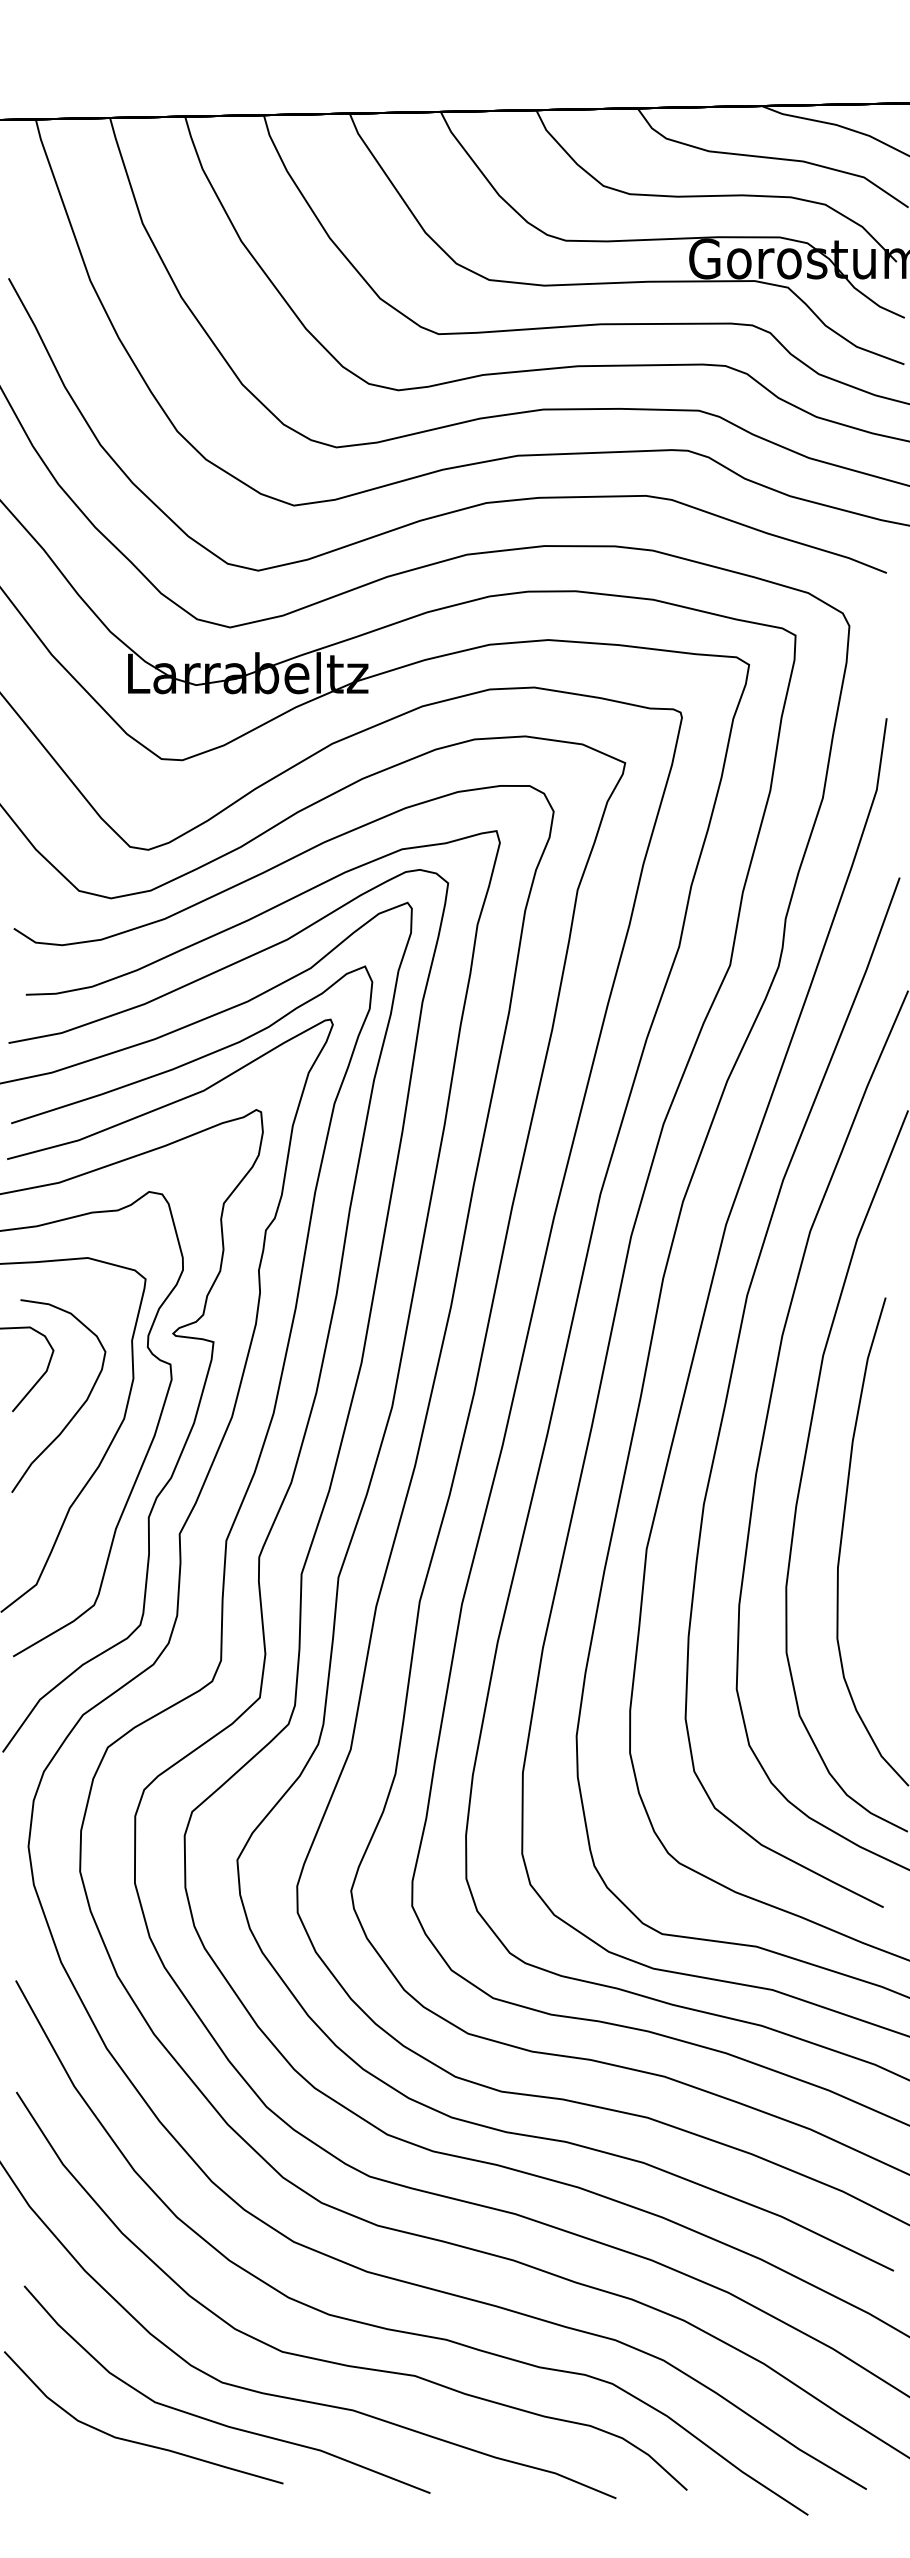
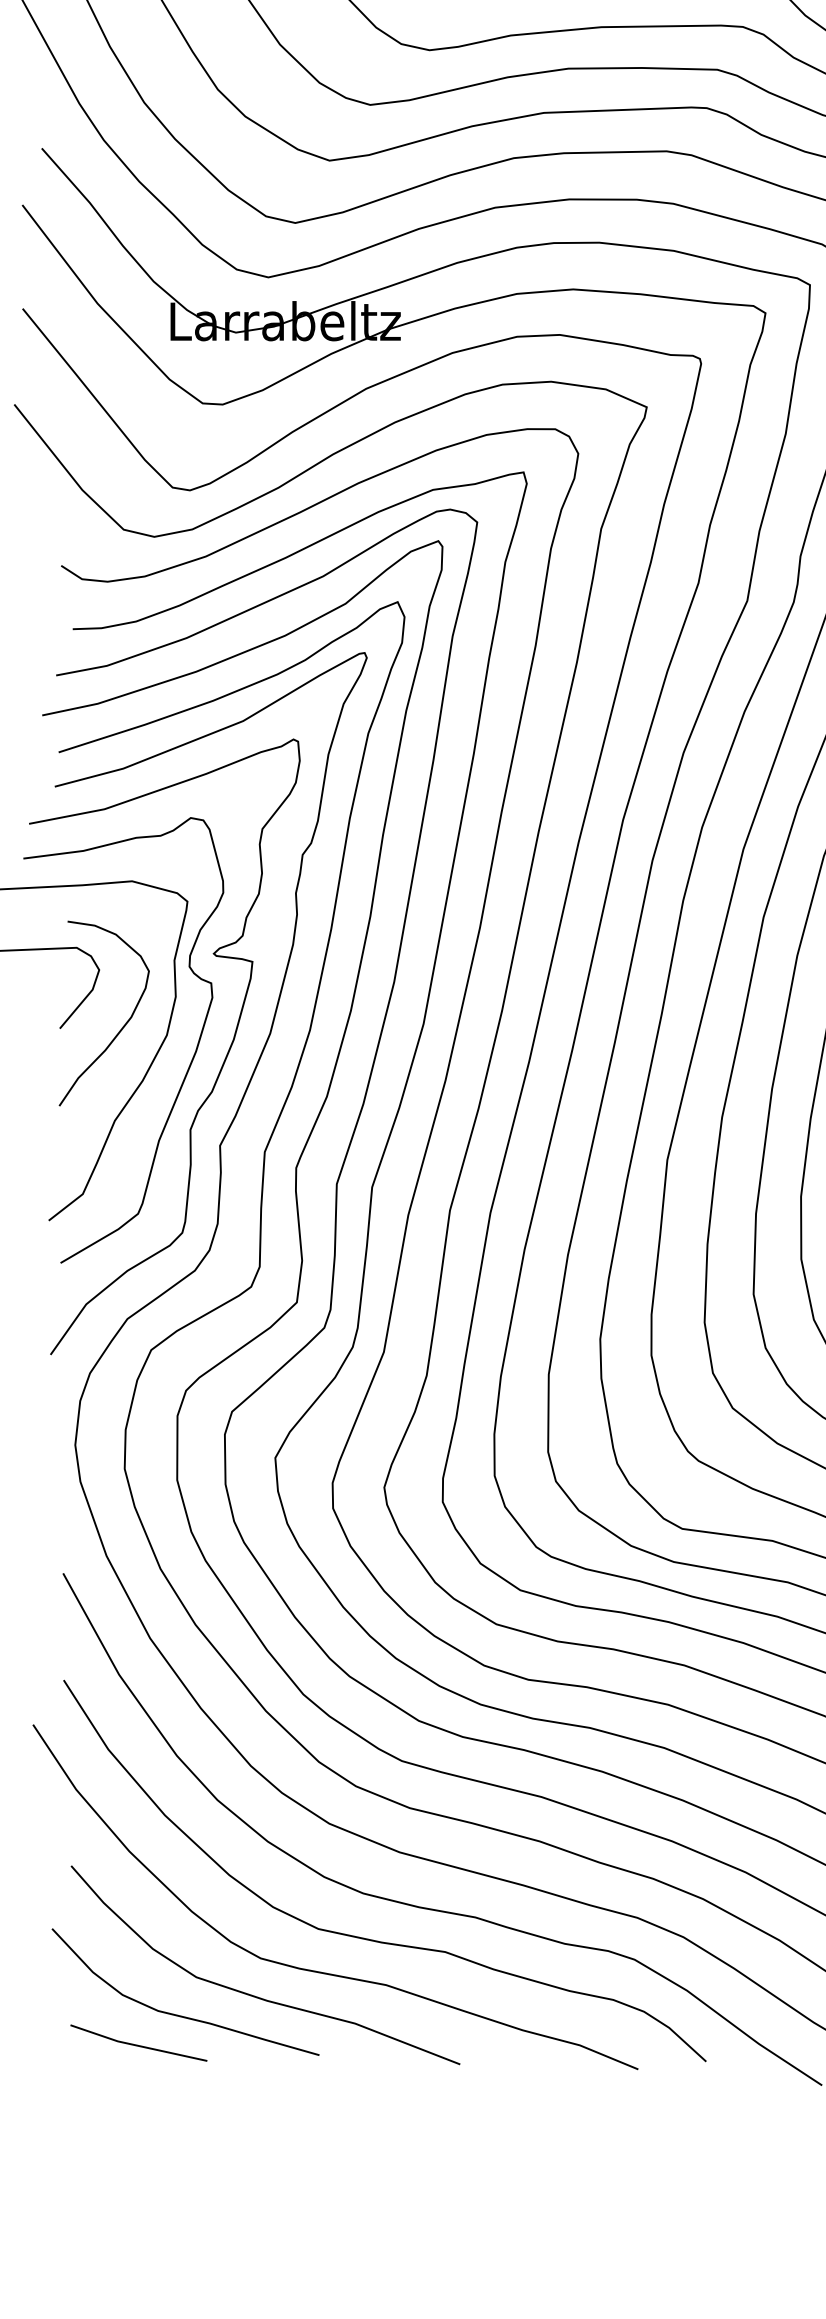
line: (93, 2472) -> (137, 2044), added

